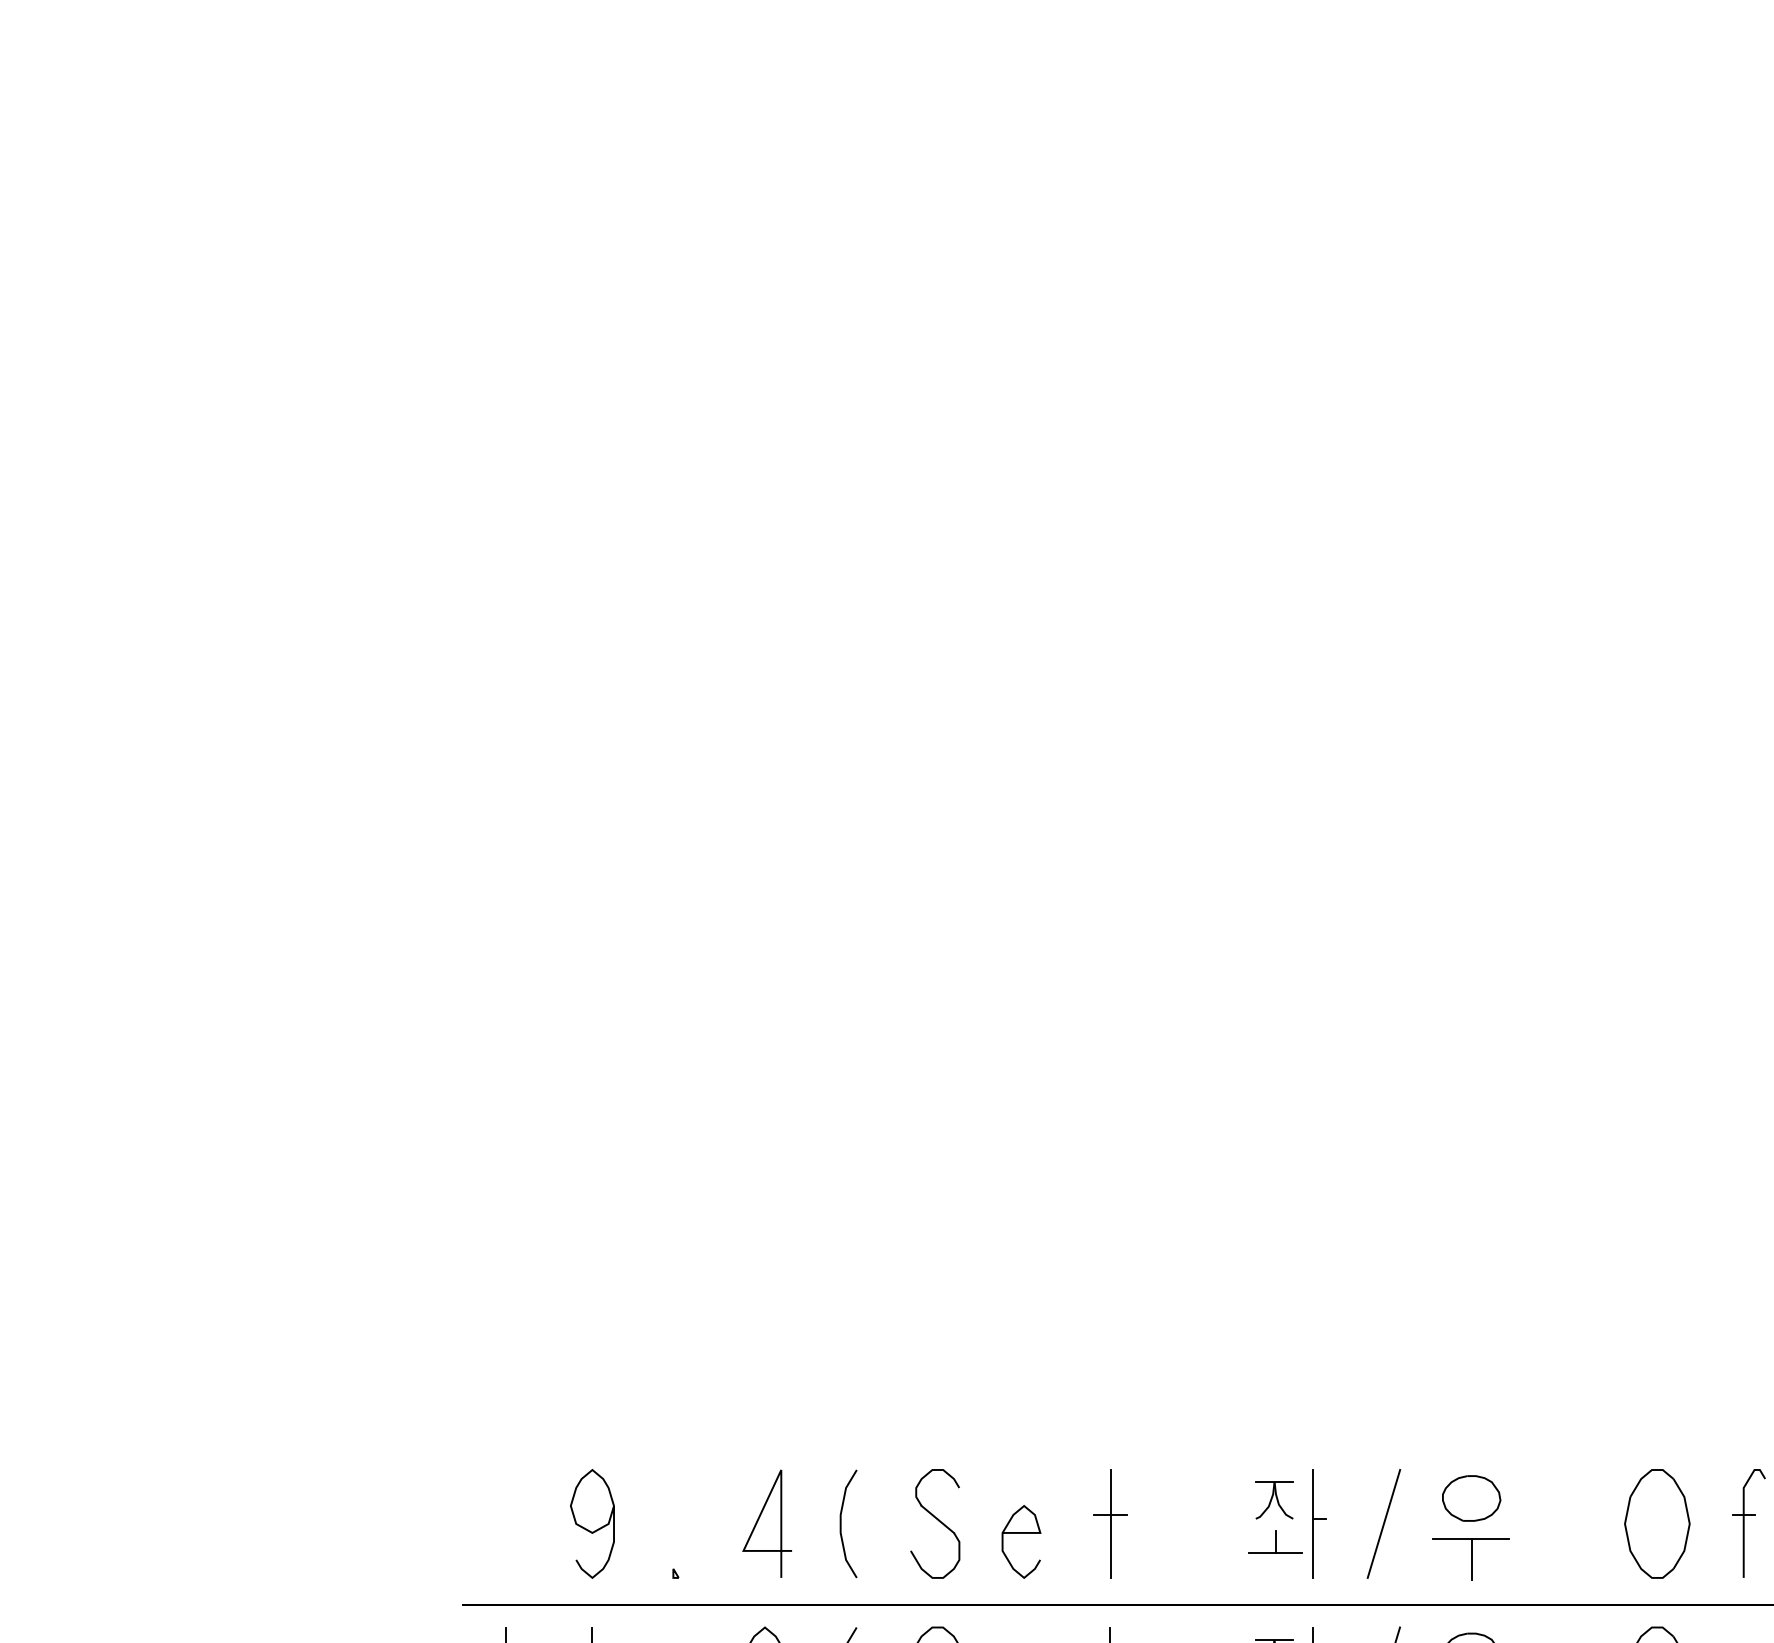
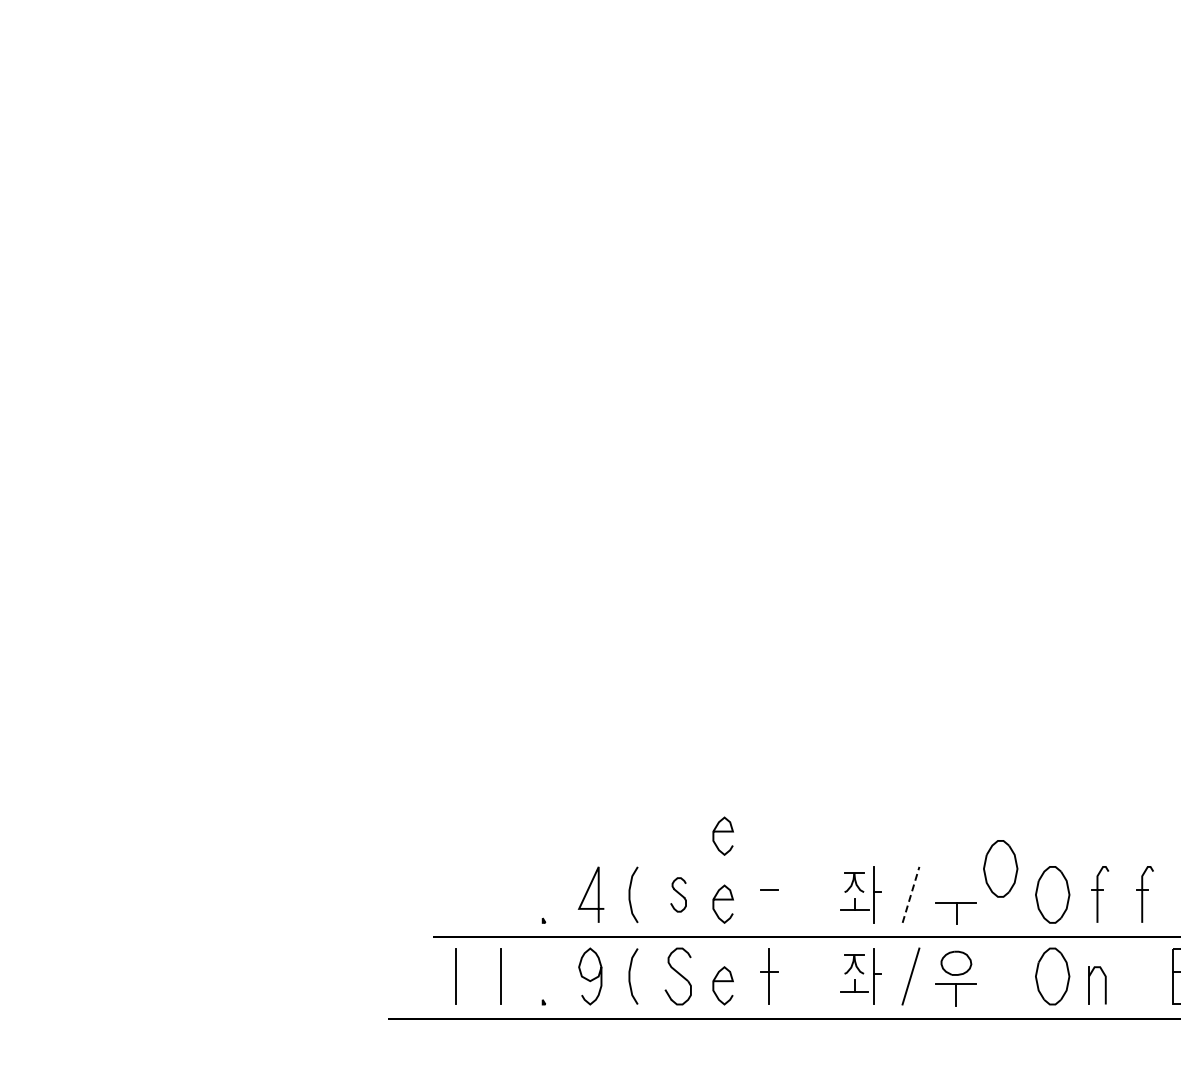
curve: (1020, 1403) -> (722, 832), added
part: (1556, 1473) -> (1000, 868), added
part: (1471, 1498) -> (956, 881), removed
part: (935, 1523) -> (678, 894), size x0.6
line: (1110, 1523) -> (769, 894), removed
line: (1384, 1523) -> (911, 894), solid -> dashed
curve: (589, 1528) -> (499, 897), removed

